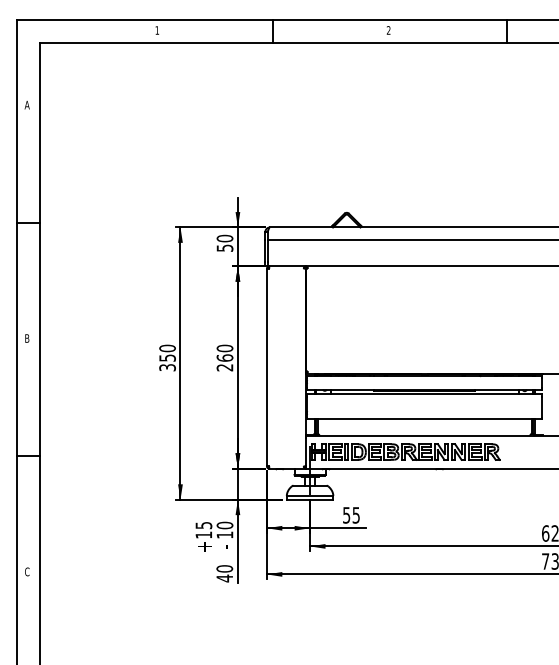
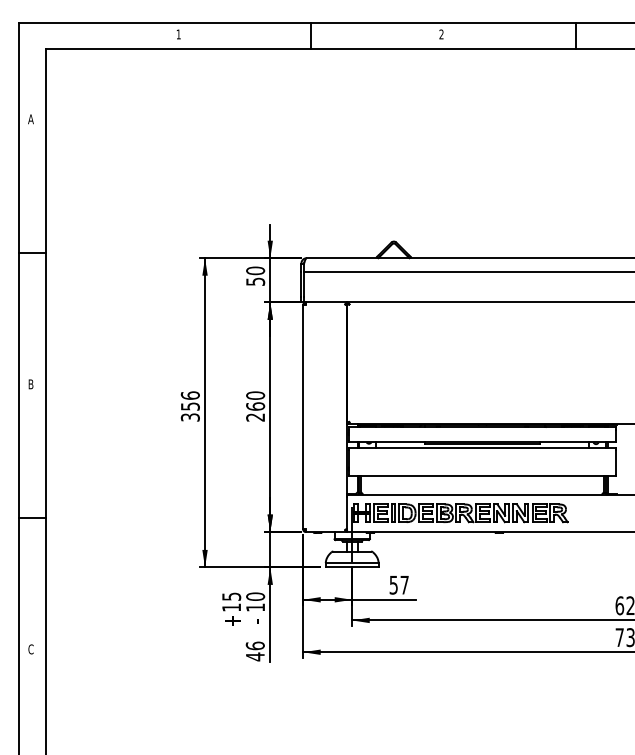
text: (167, 348) -> (190, 395), 350 -> 356
text: (355, 515) -> (403, 585), 55 -> 57
text: (224, 568) -> (255, 645), 40 -> 46

